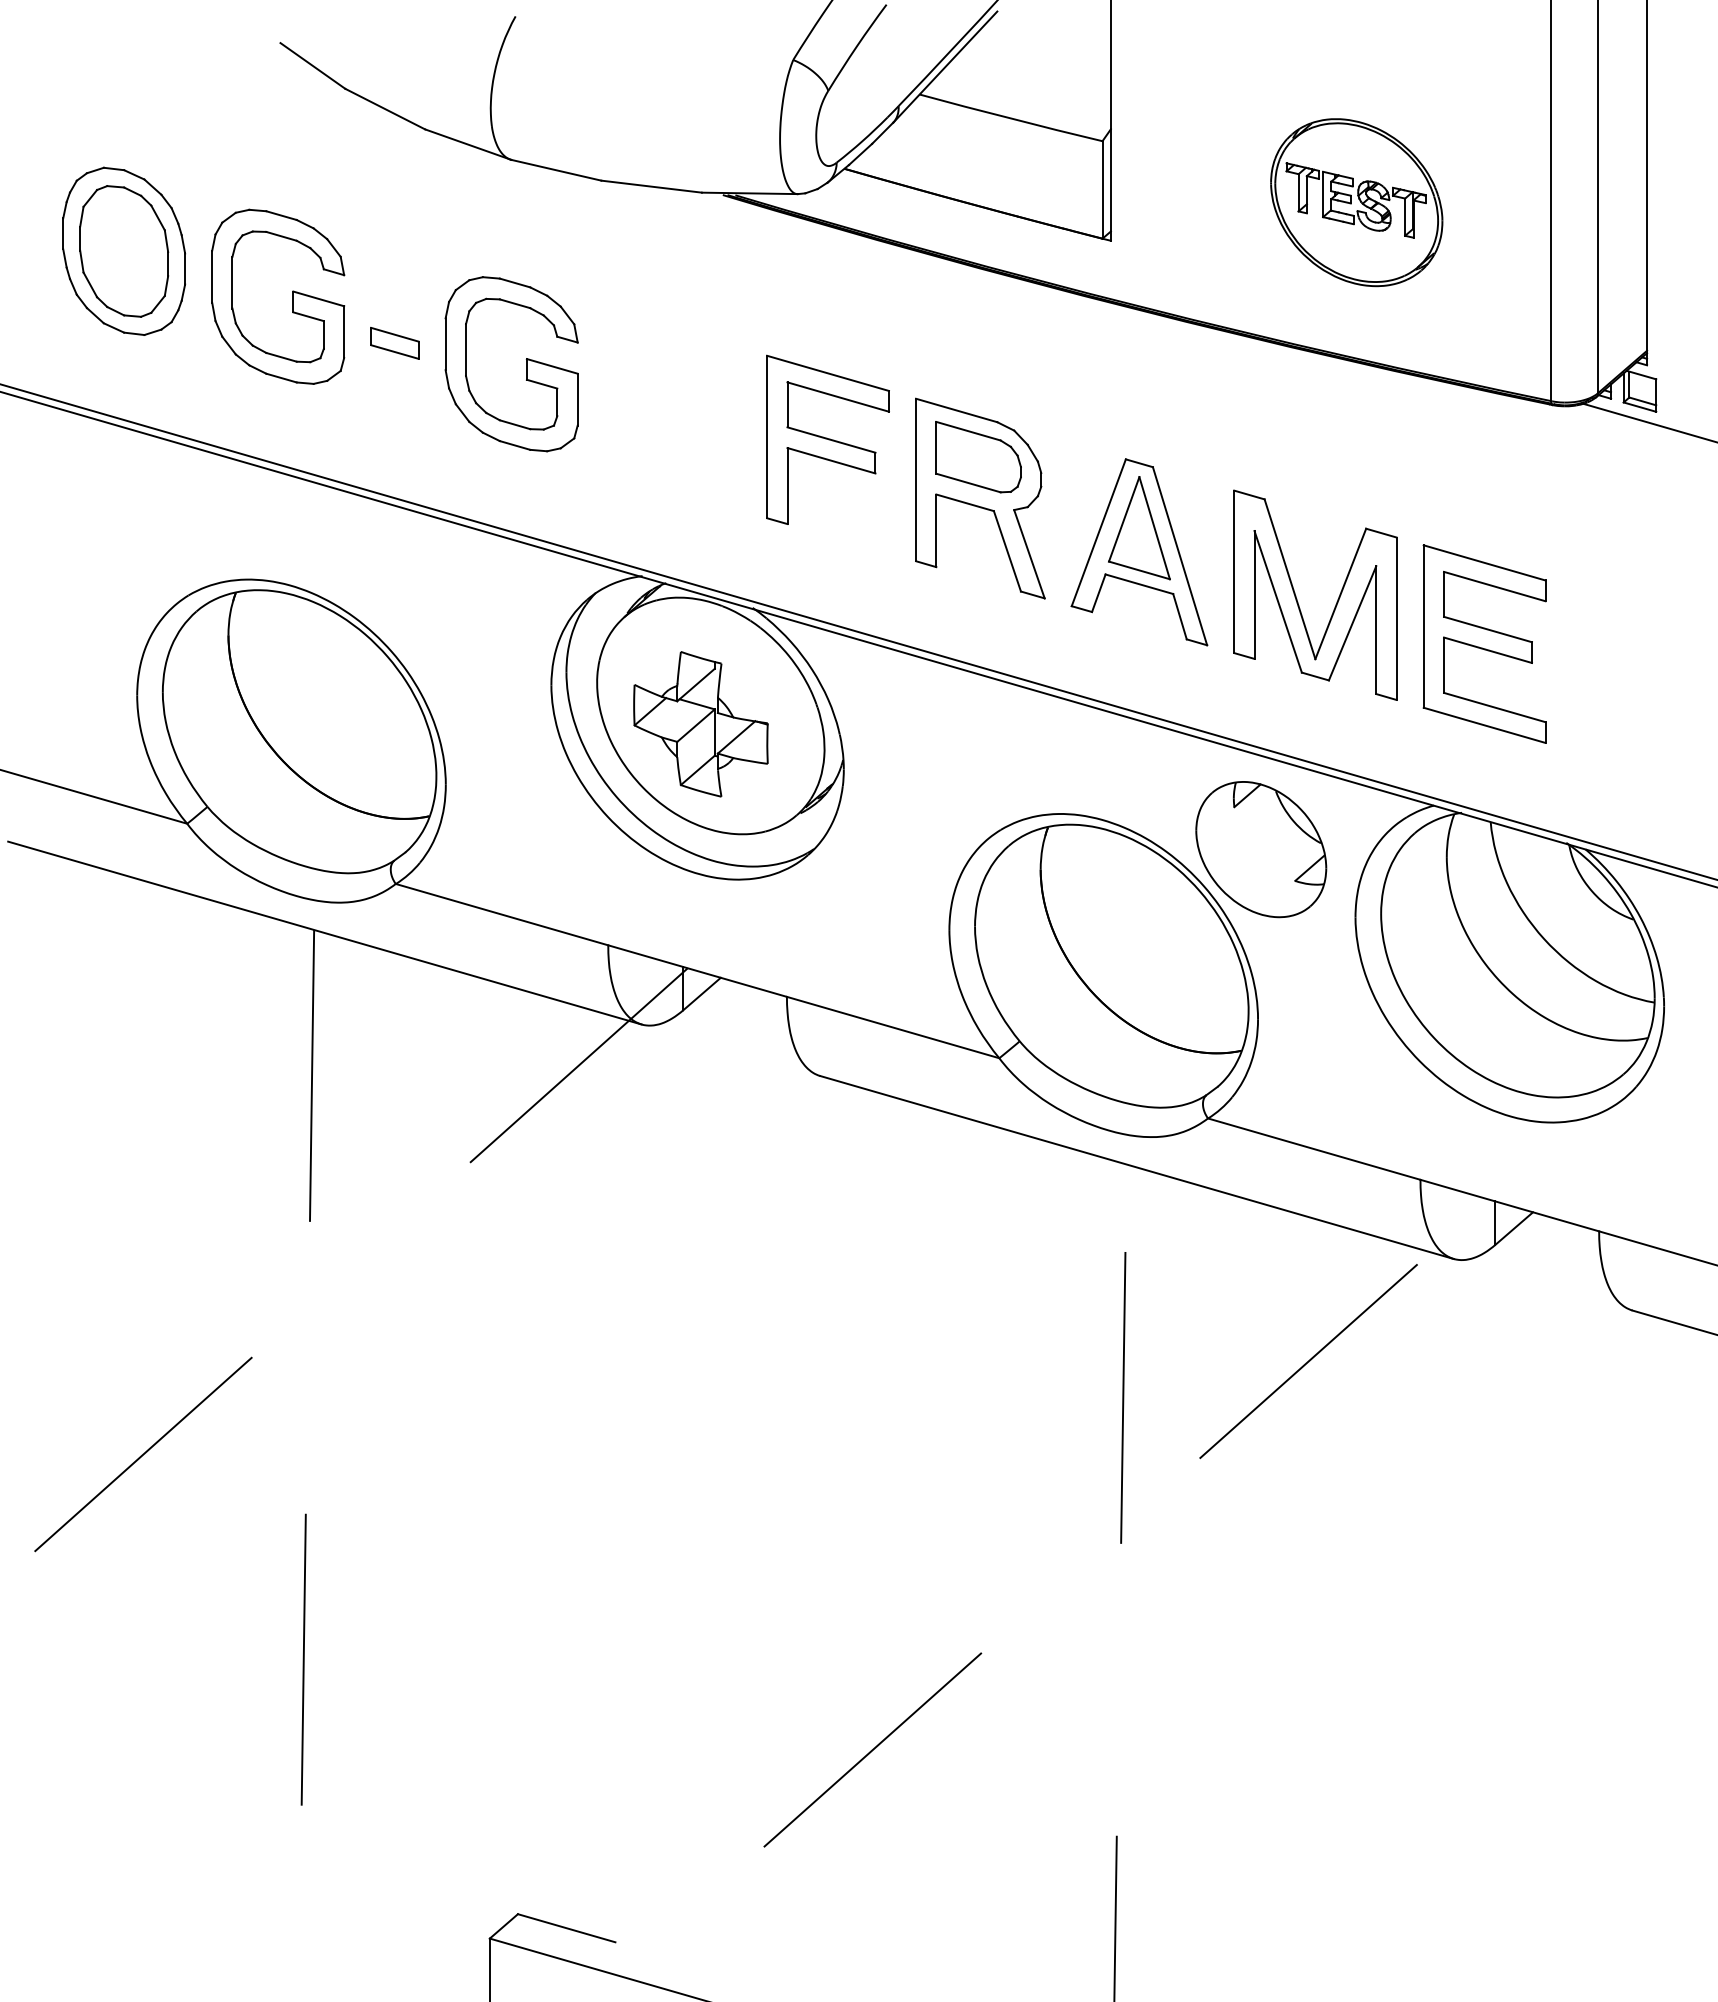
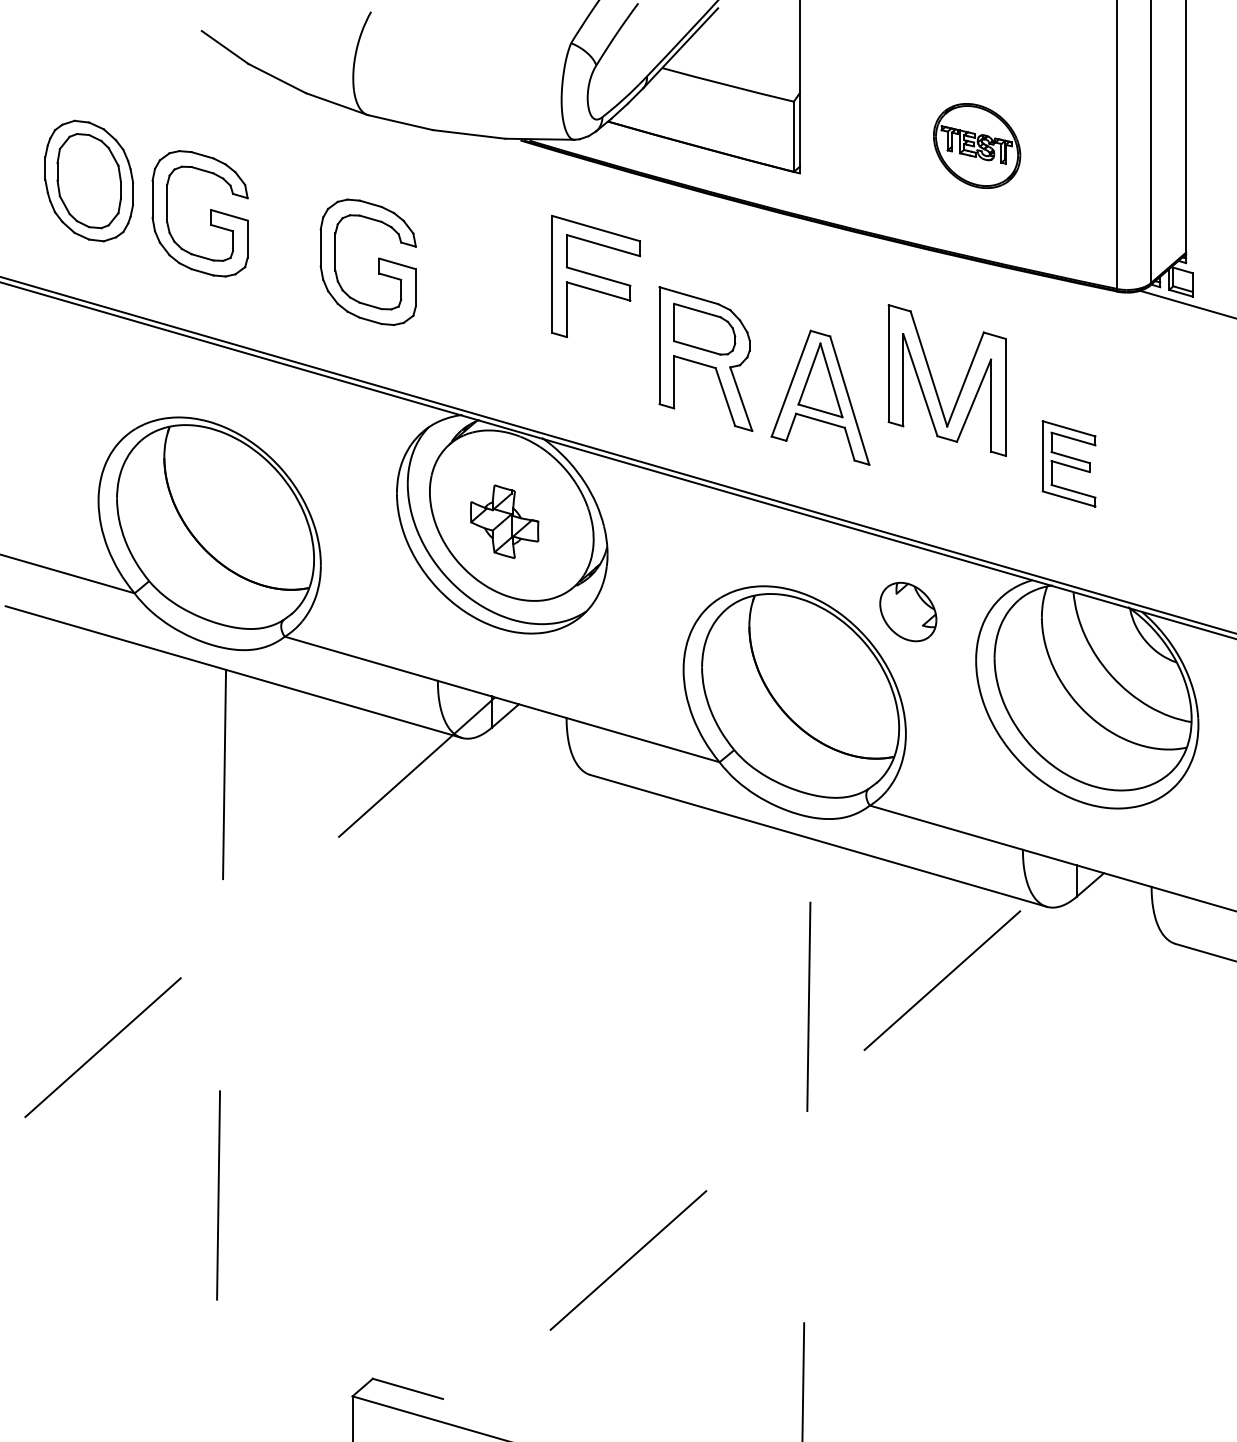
part: (1356, 202) -> (976, 145), size x0.7
part: (394, 342) -> (283, 246), removed
part: (827, 439) -> (595, 276), moved
part: (1297, 598) -> (934, 382), moved
part: (1484, 643) -> (1069, 463), size x0.6
part: (700, 724) -> (504, 521), size x0.7
part: (1261, 849) -> (908, 611), size x0.6

